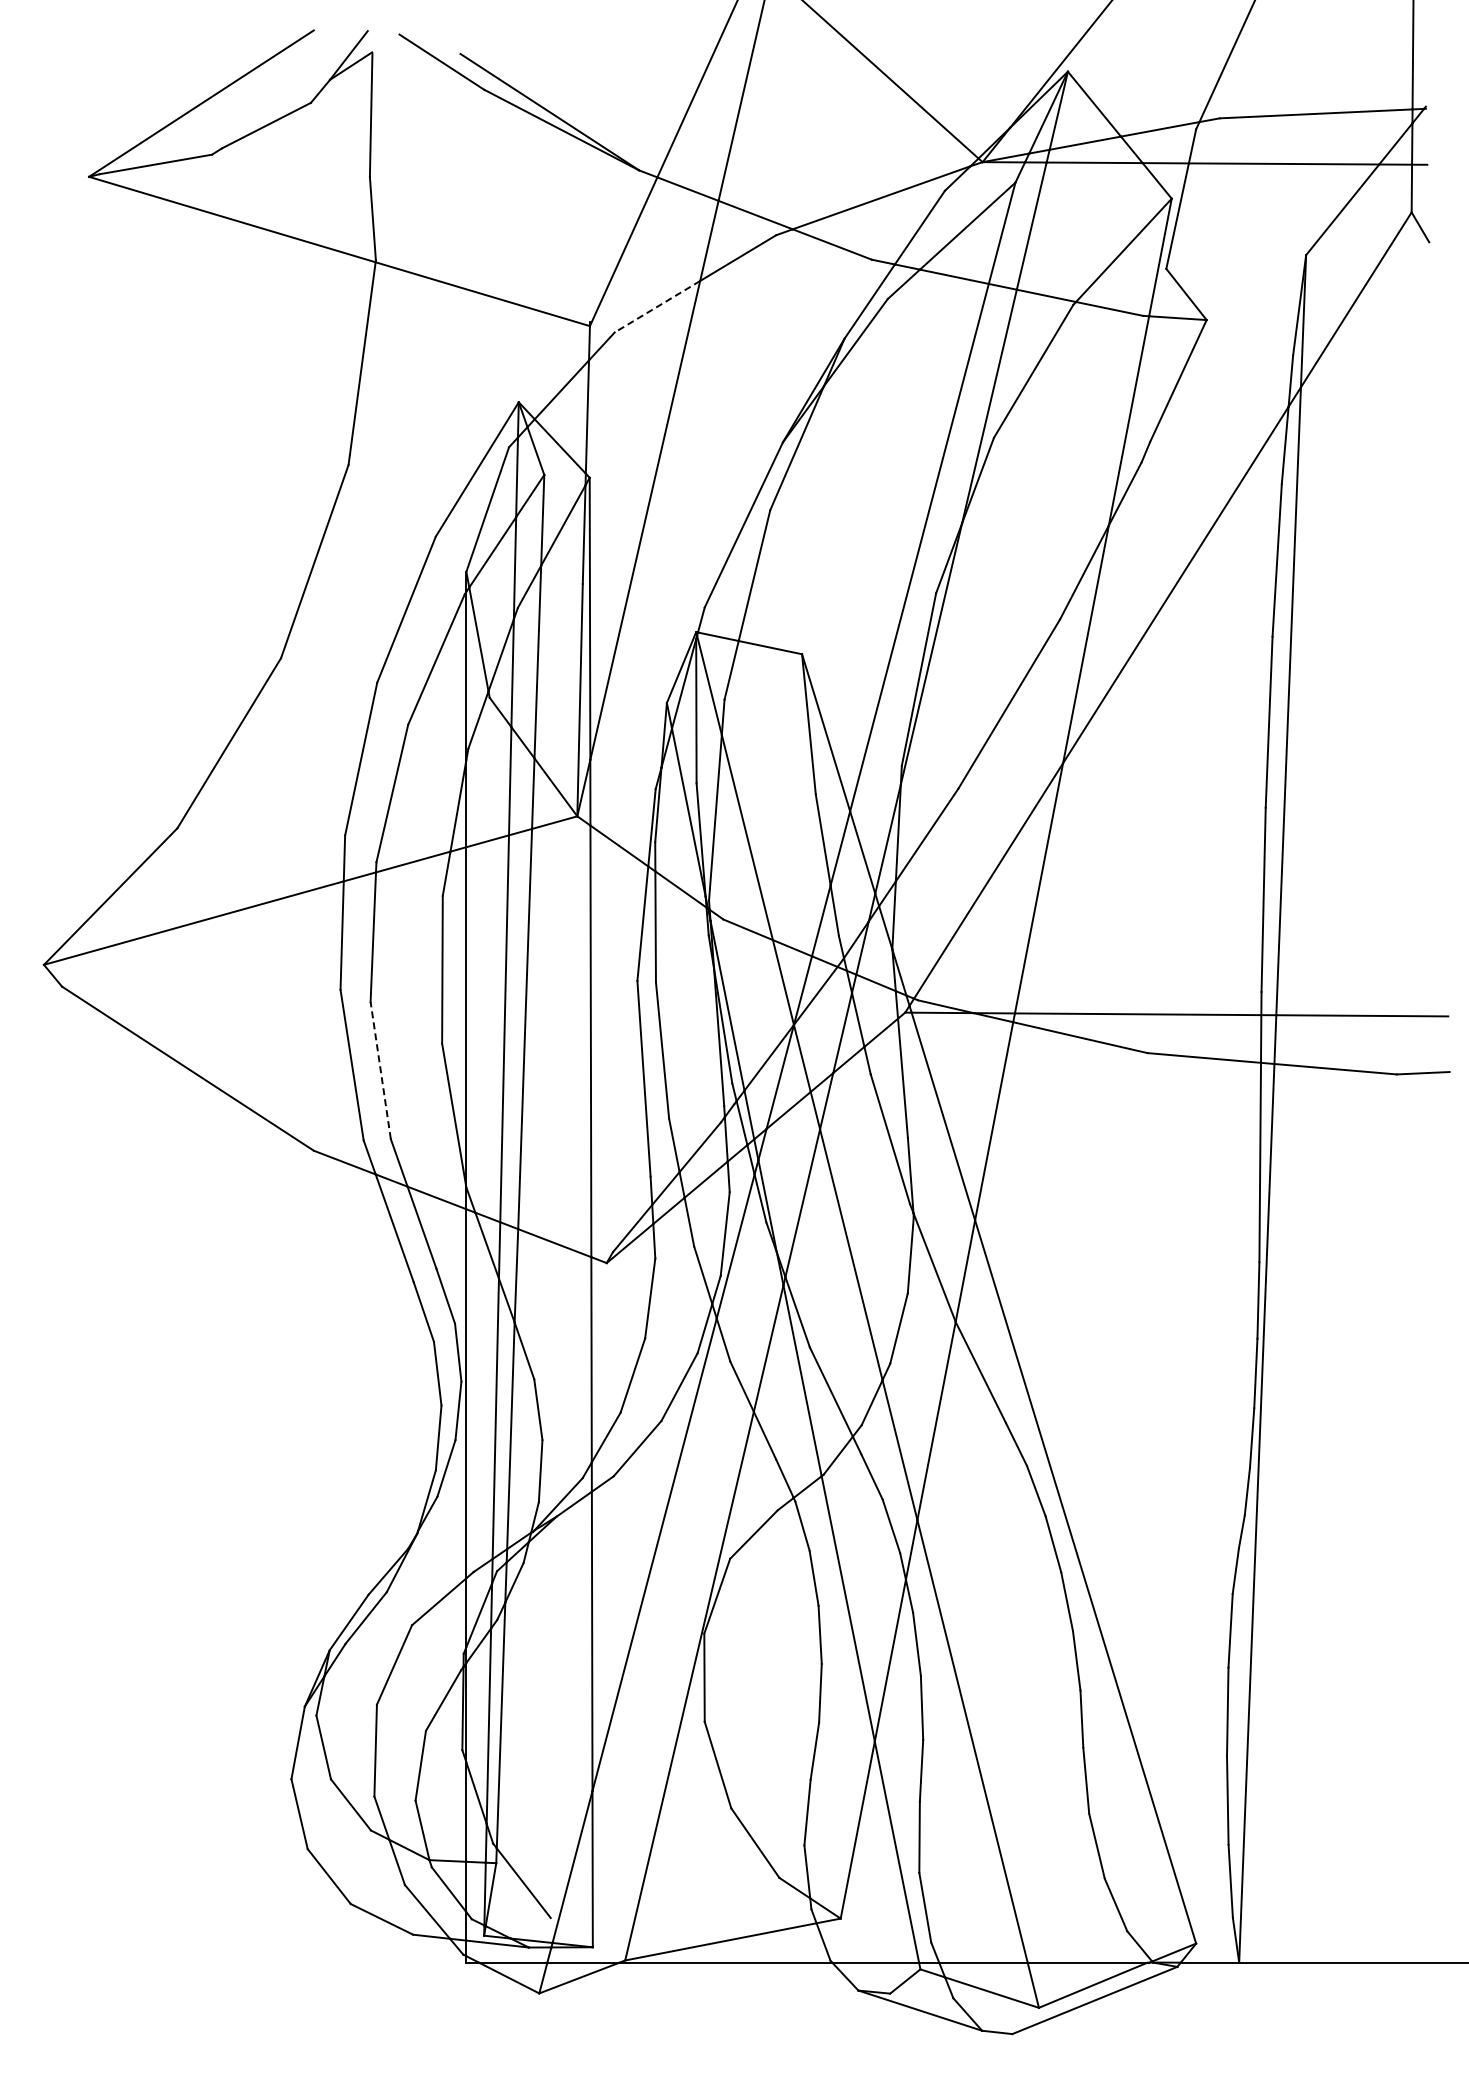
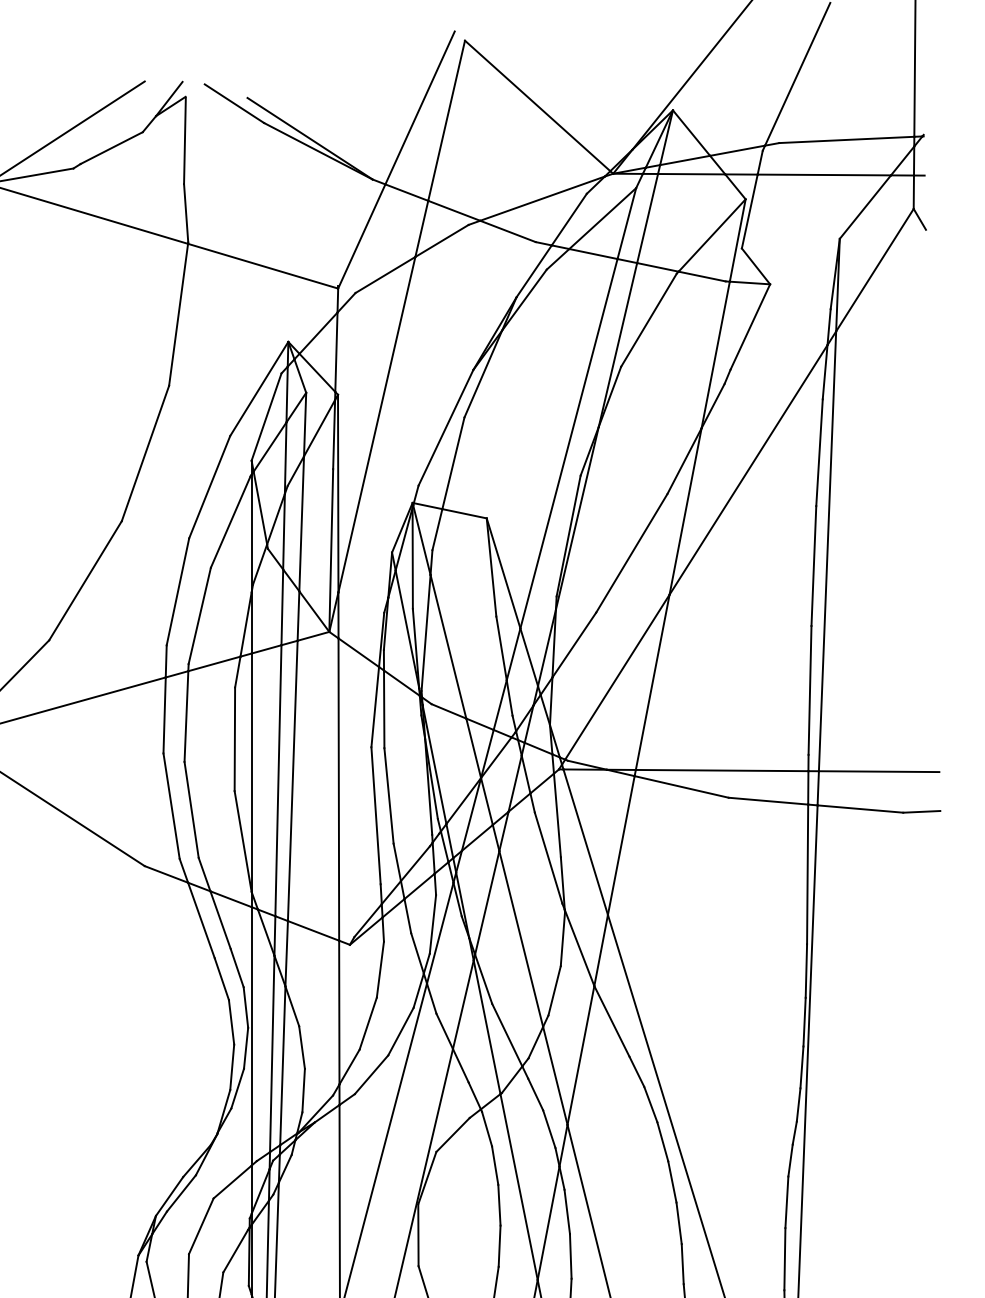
line: (657, 306) -> (385, 274), dashed -> solid
line: (380, 1069) -> (191, 809), dashed -> solid

